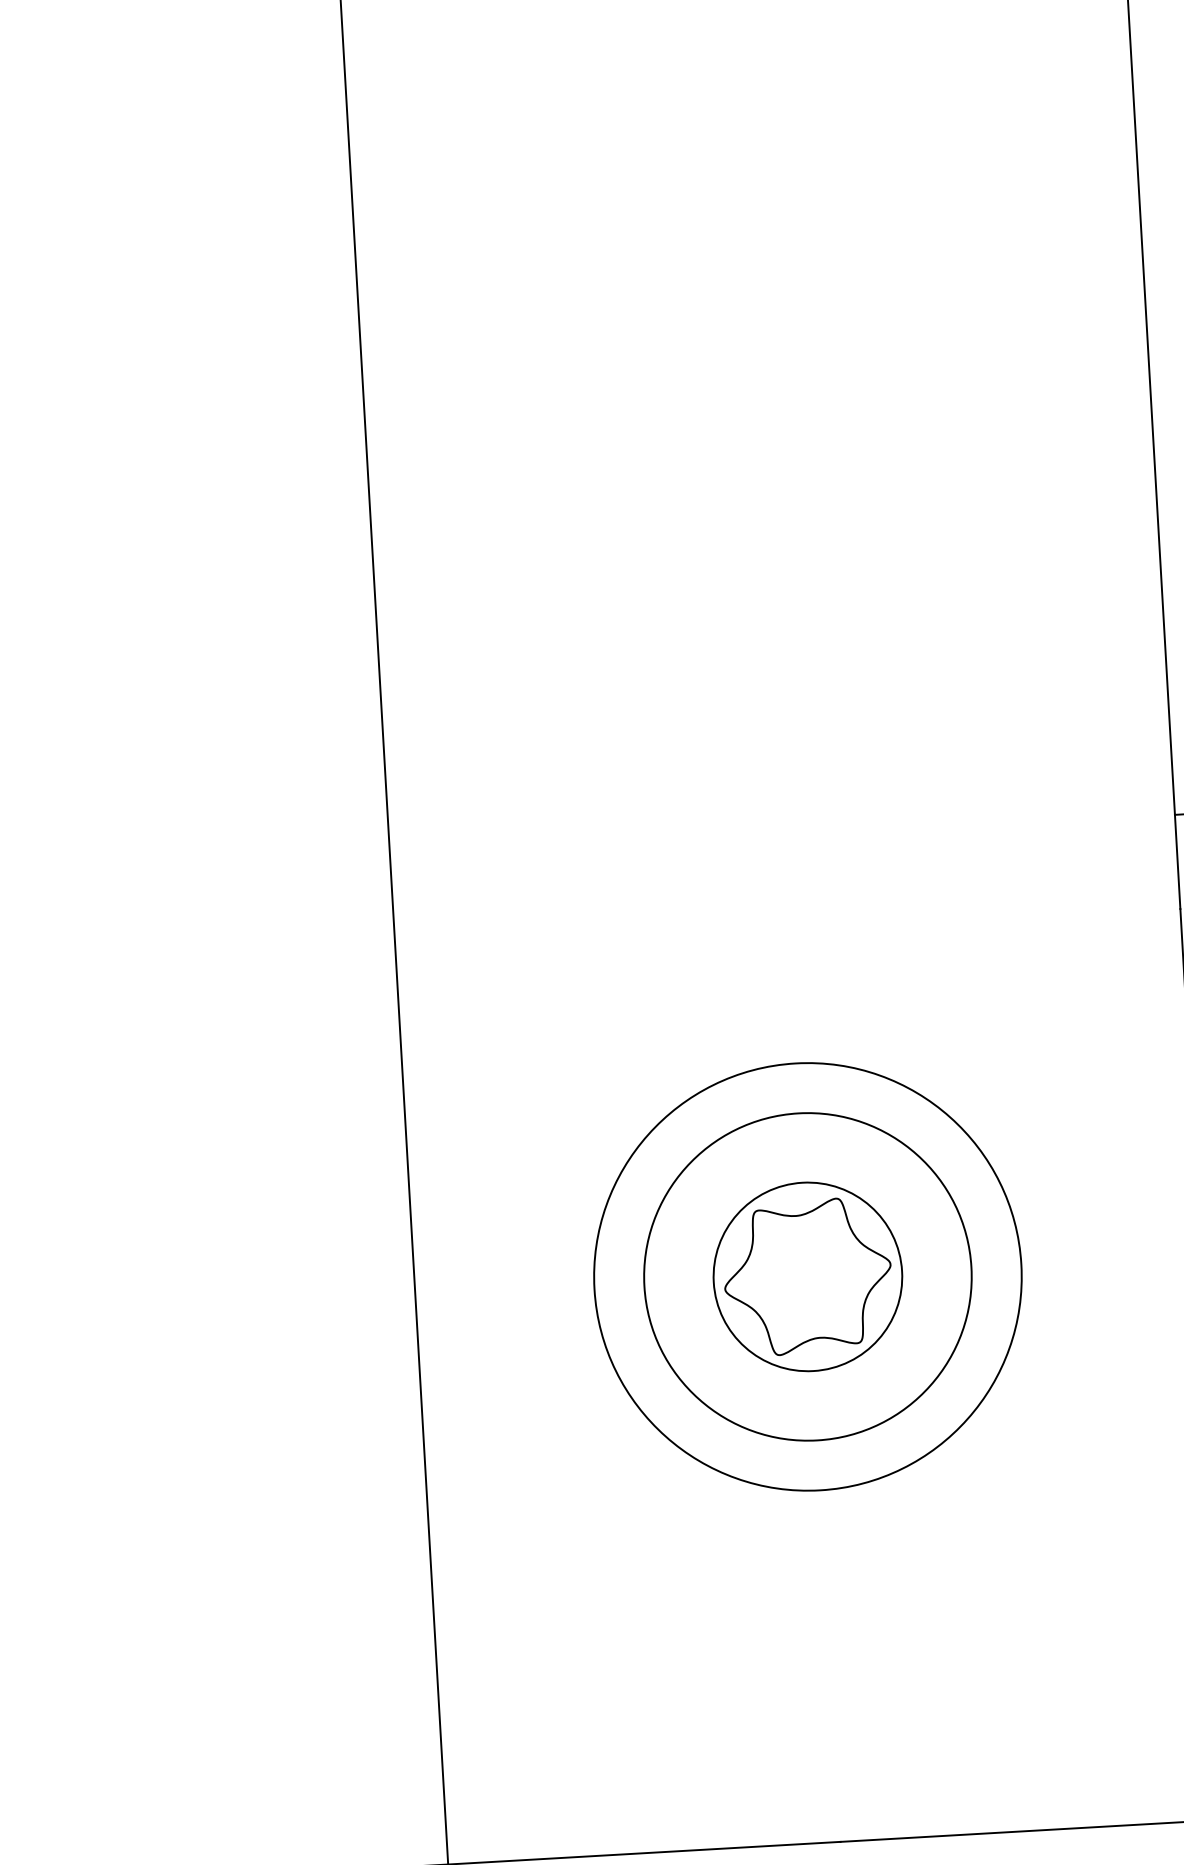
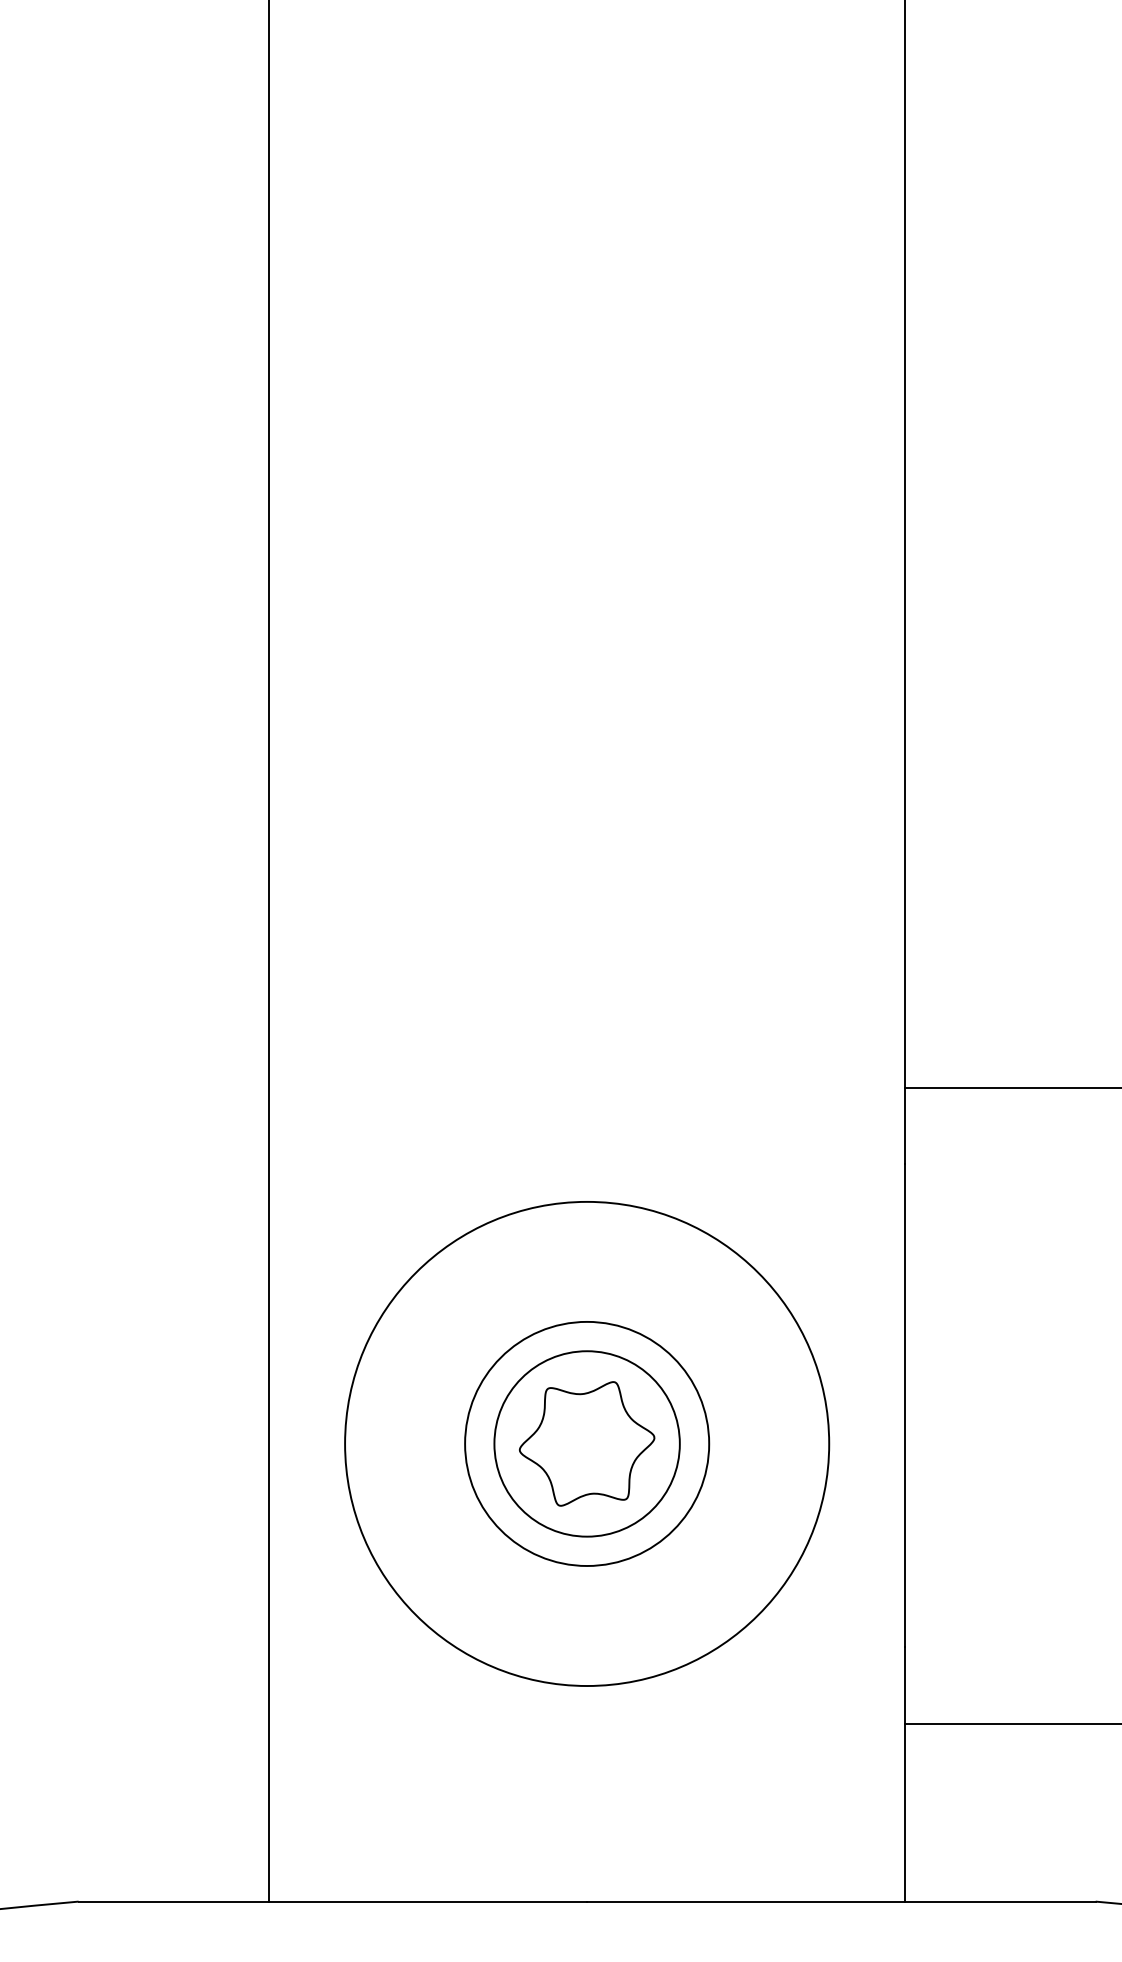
circle: (807, 1276) -> (586, 1443), size x0.7
circle: (807, 1276) -> (586, 1443), size x1.6
circle: (808, 1276) -> (587, 1443), size x1.4

